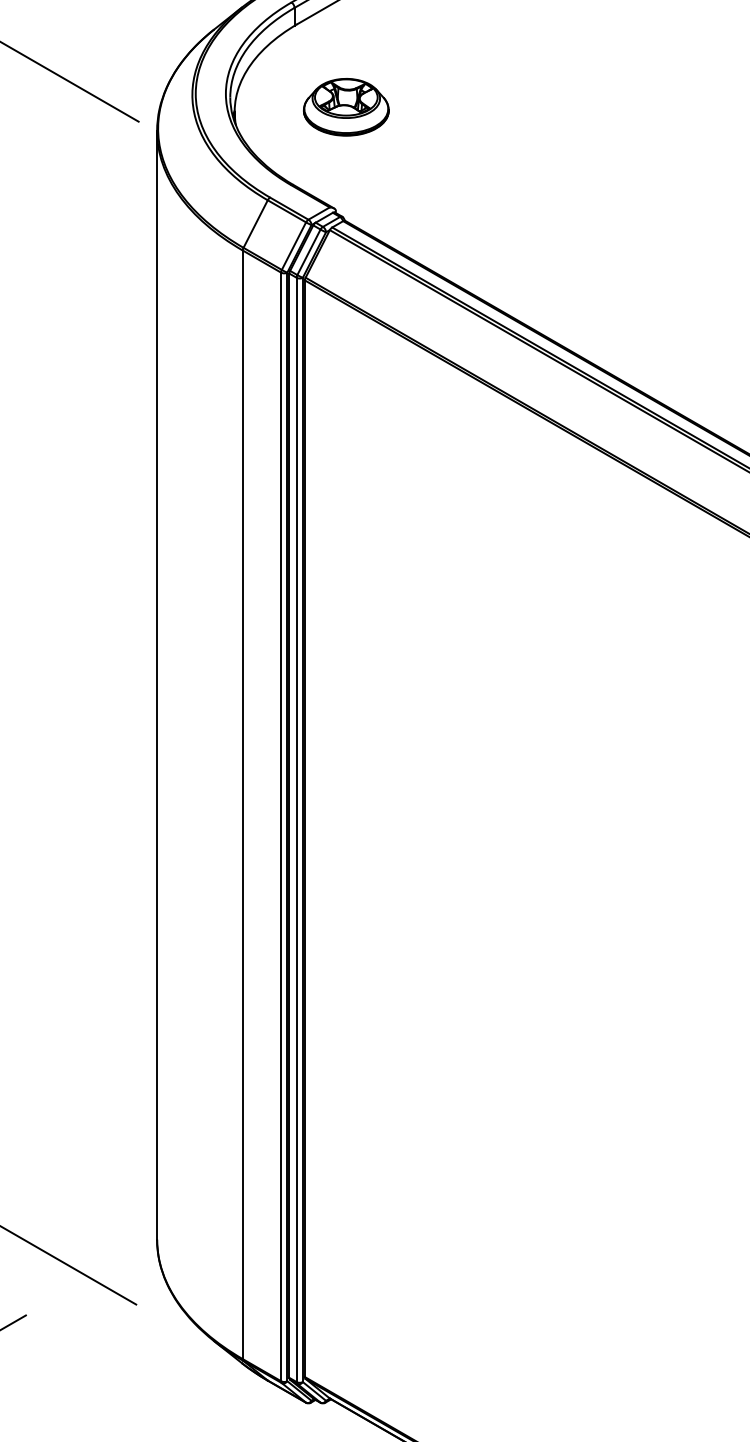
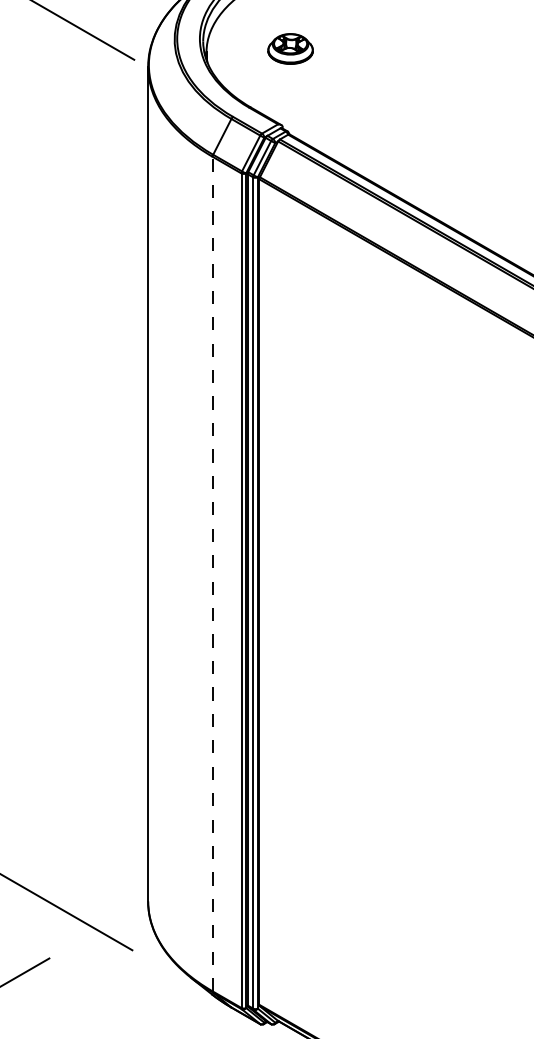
part: (346, 107) -> (290, 49), size x0.7
line: (242, 804) -> (212, 573), solid -> dashed

